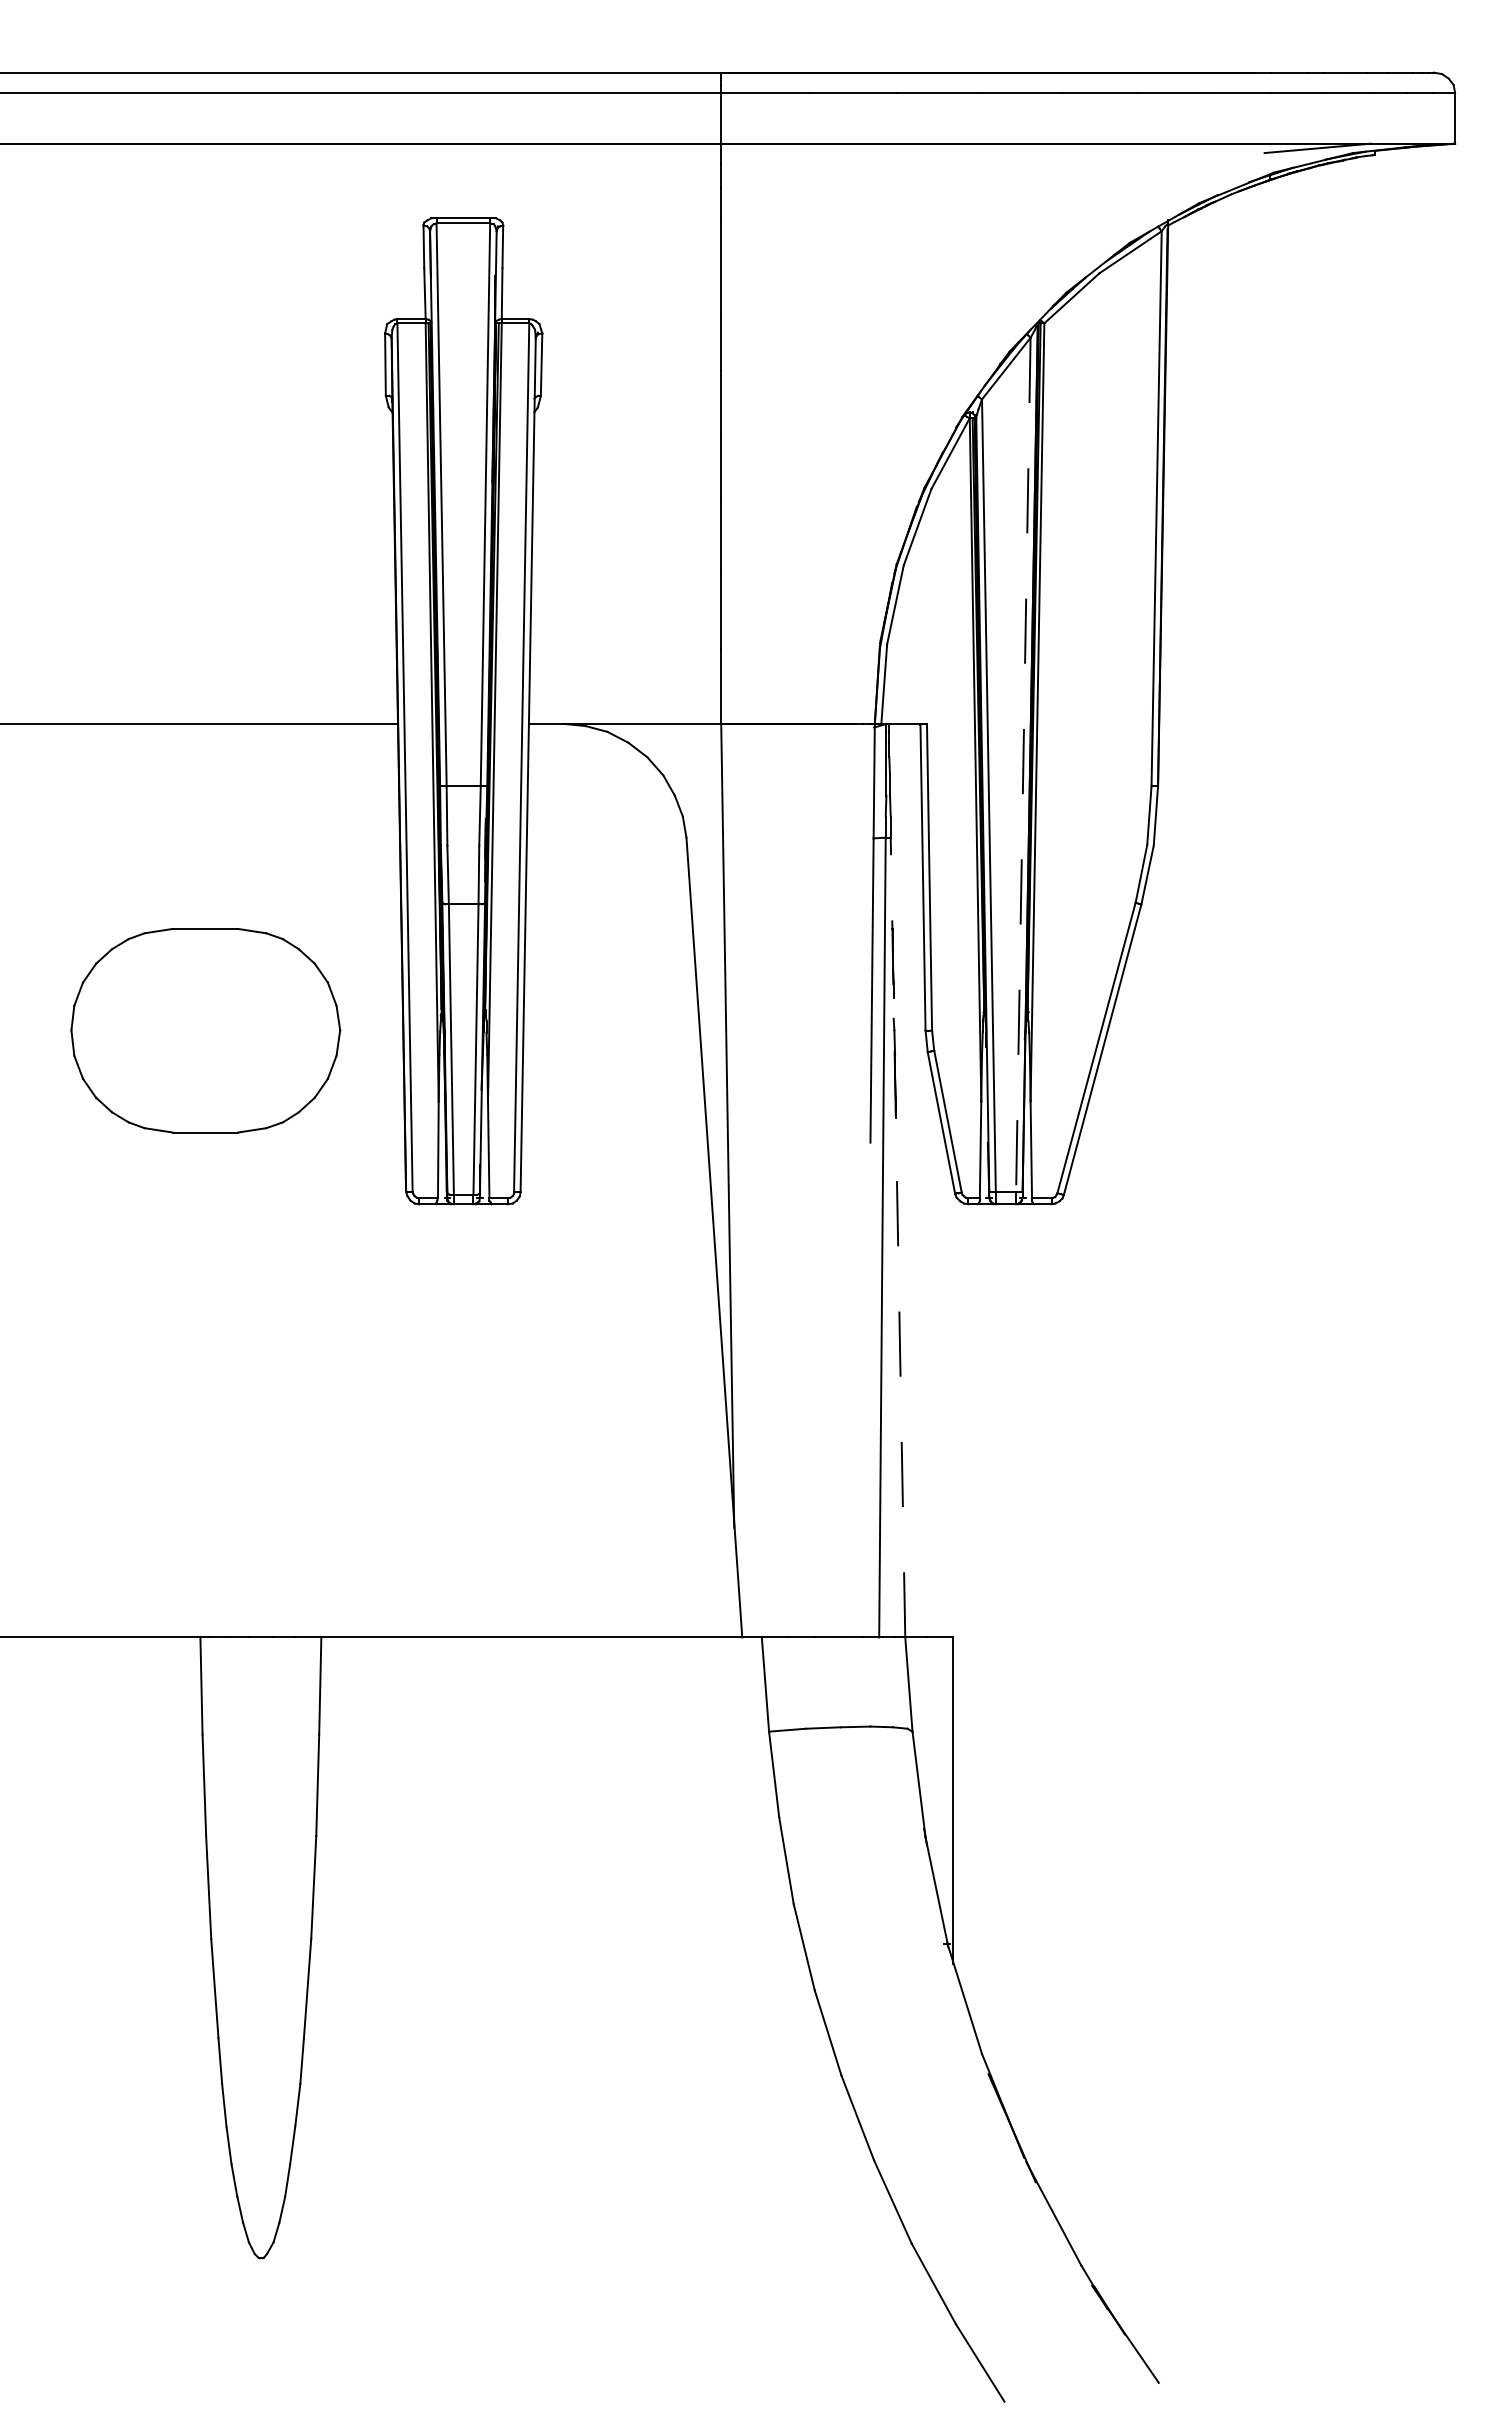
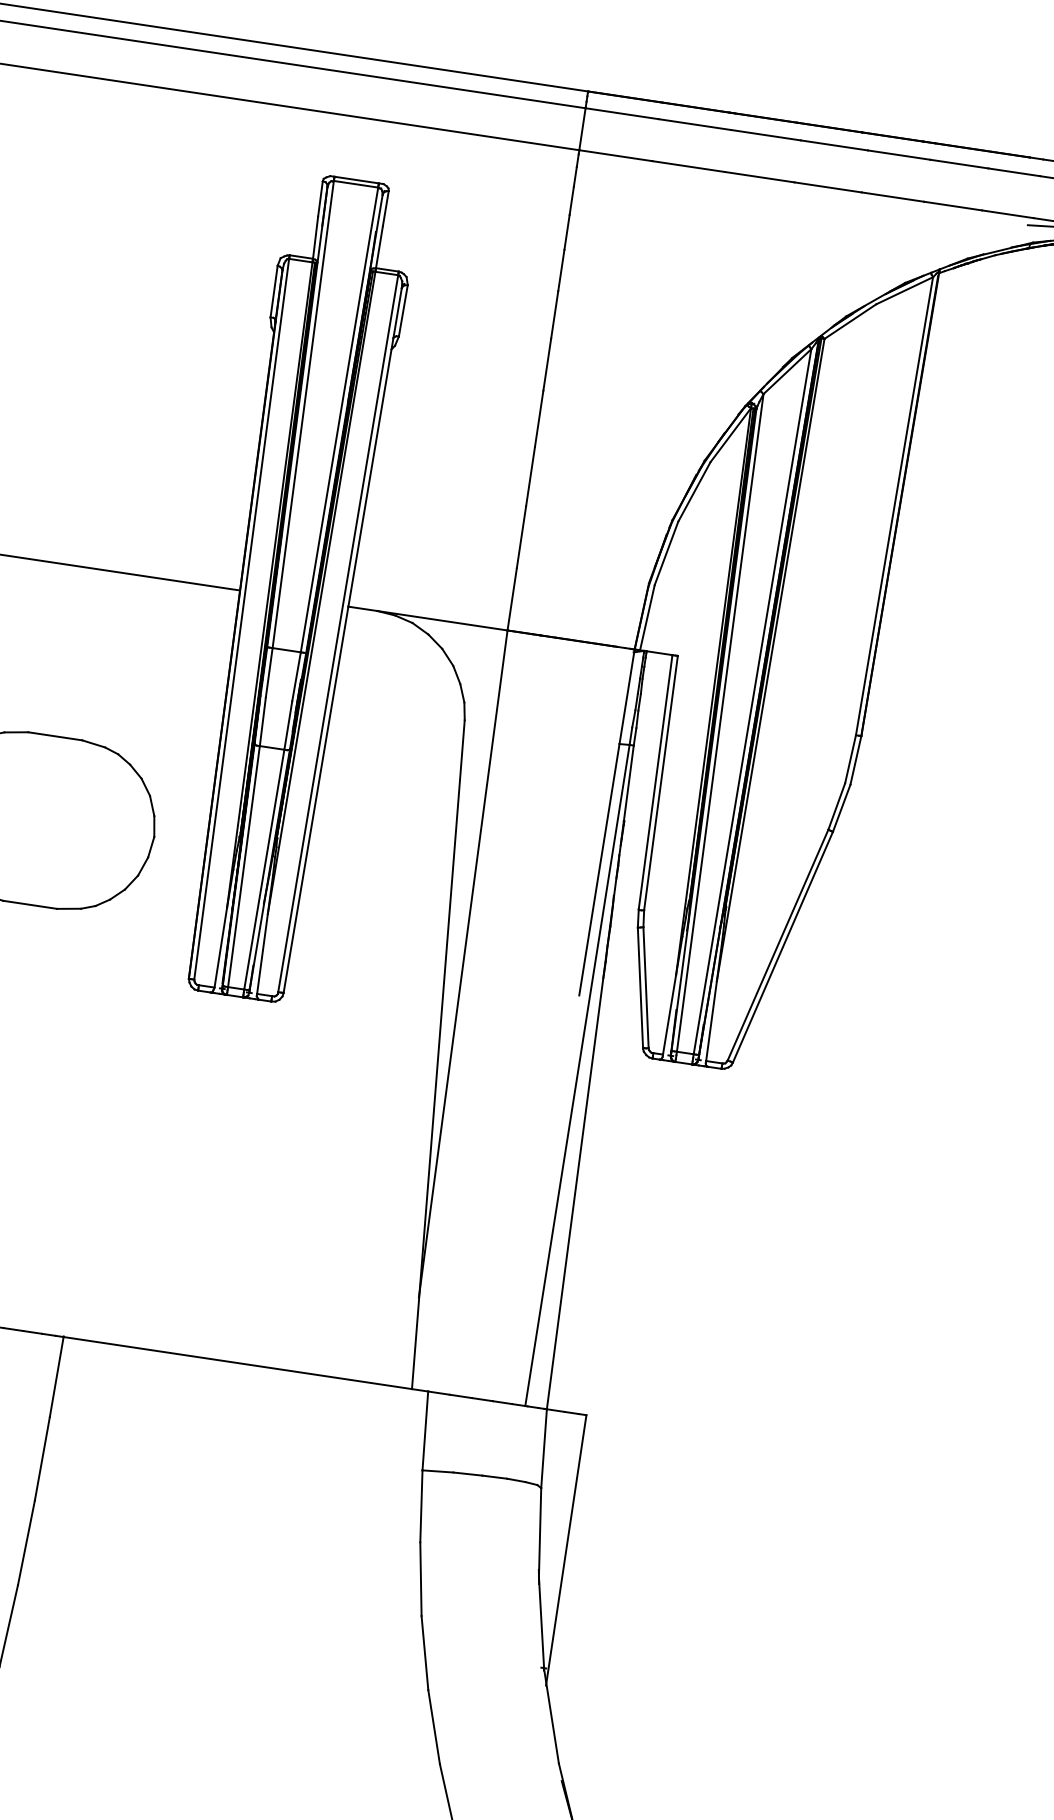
line: (1023, 765) -> (752, 702), dashed -> solid
line: (898, 1237) -> (590, 1077), dashed -> solid

